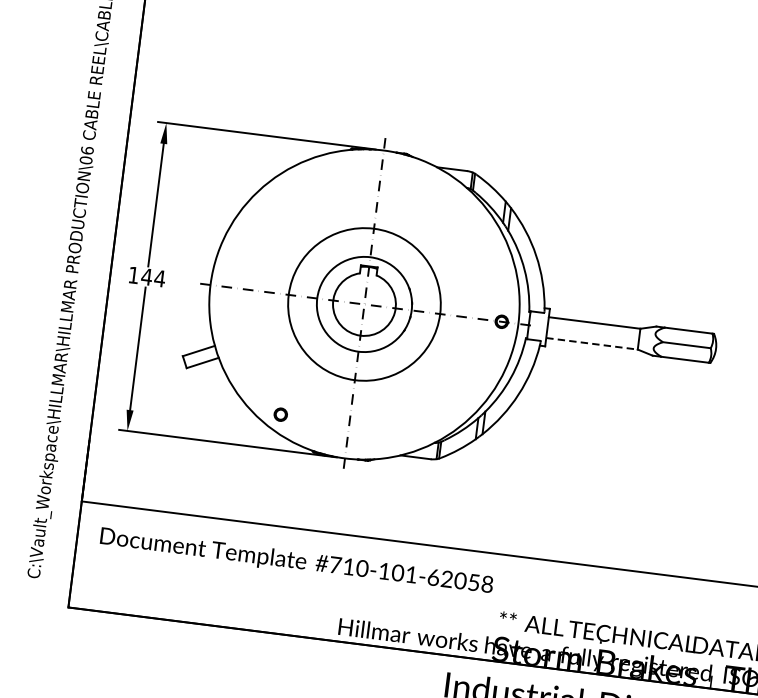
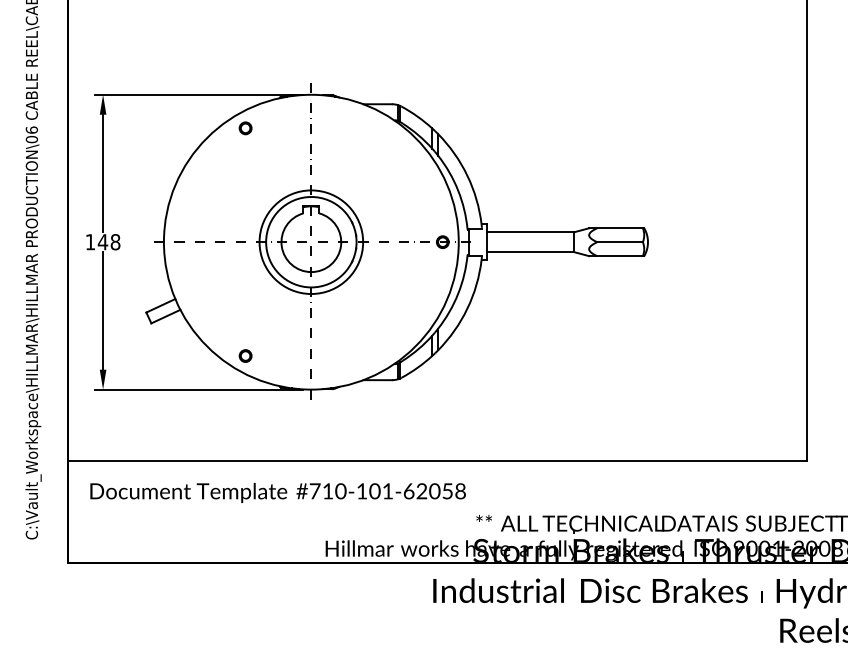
part: (310, 177) -> (245, 128), added
text: (159, 278) -> (115, 242), 144 -> 148
circle: (364, 304) -> (311, 242), size x0.71
line: (591, 344) -> (530, 252), dashed -> solid

